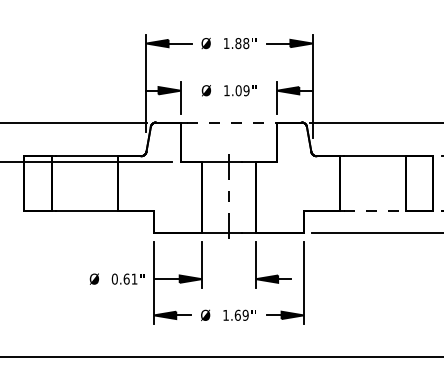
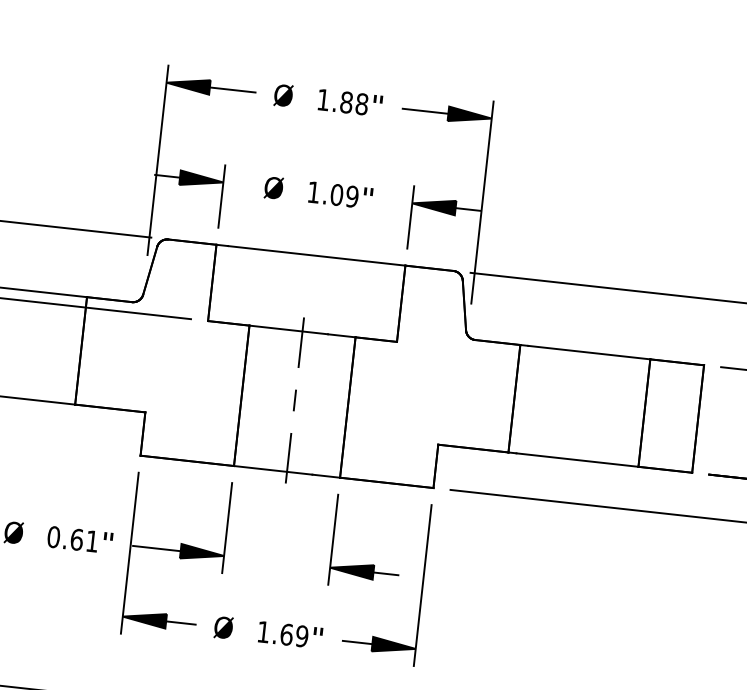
line: (232, 122) -> (317, 255), dashed -> solid
line: (375, 211) -> (578, 461), dashed -> solid

